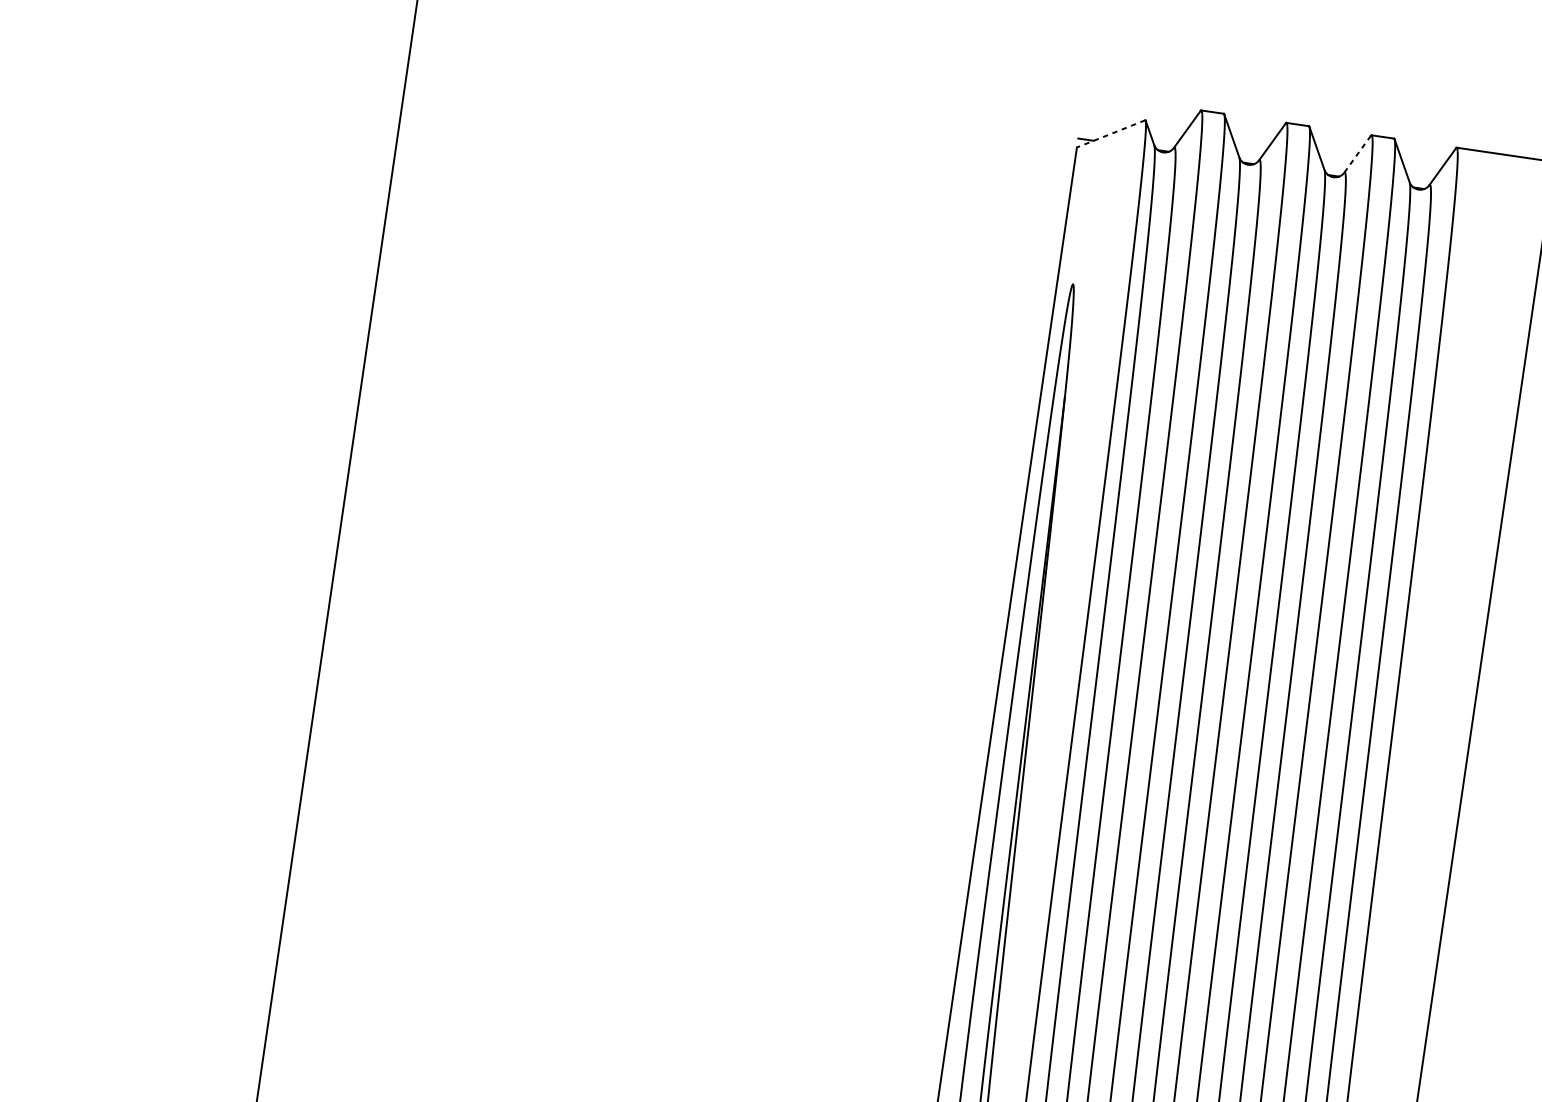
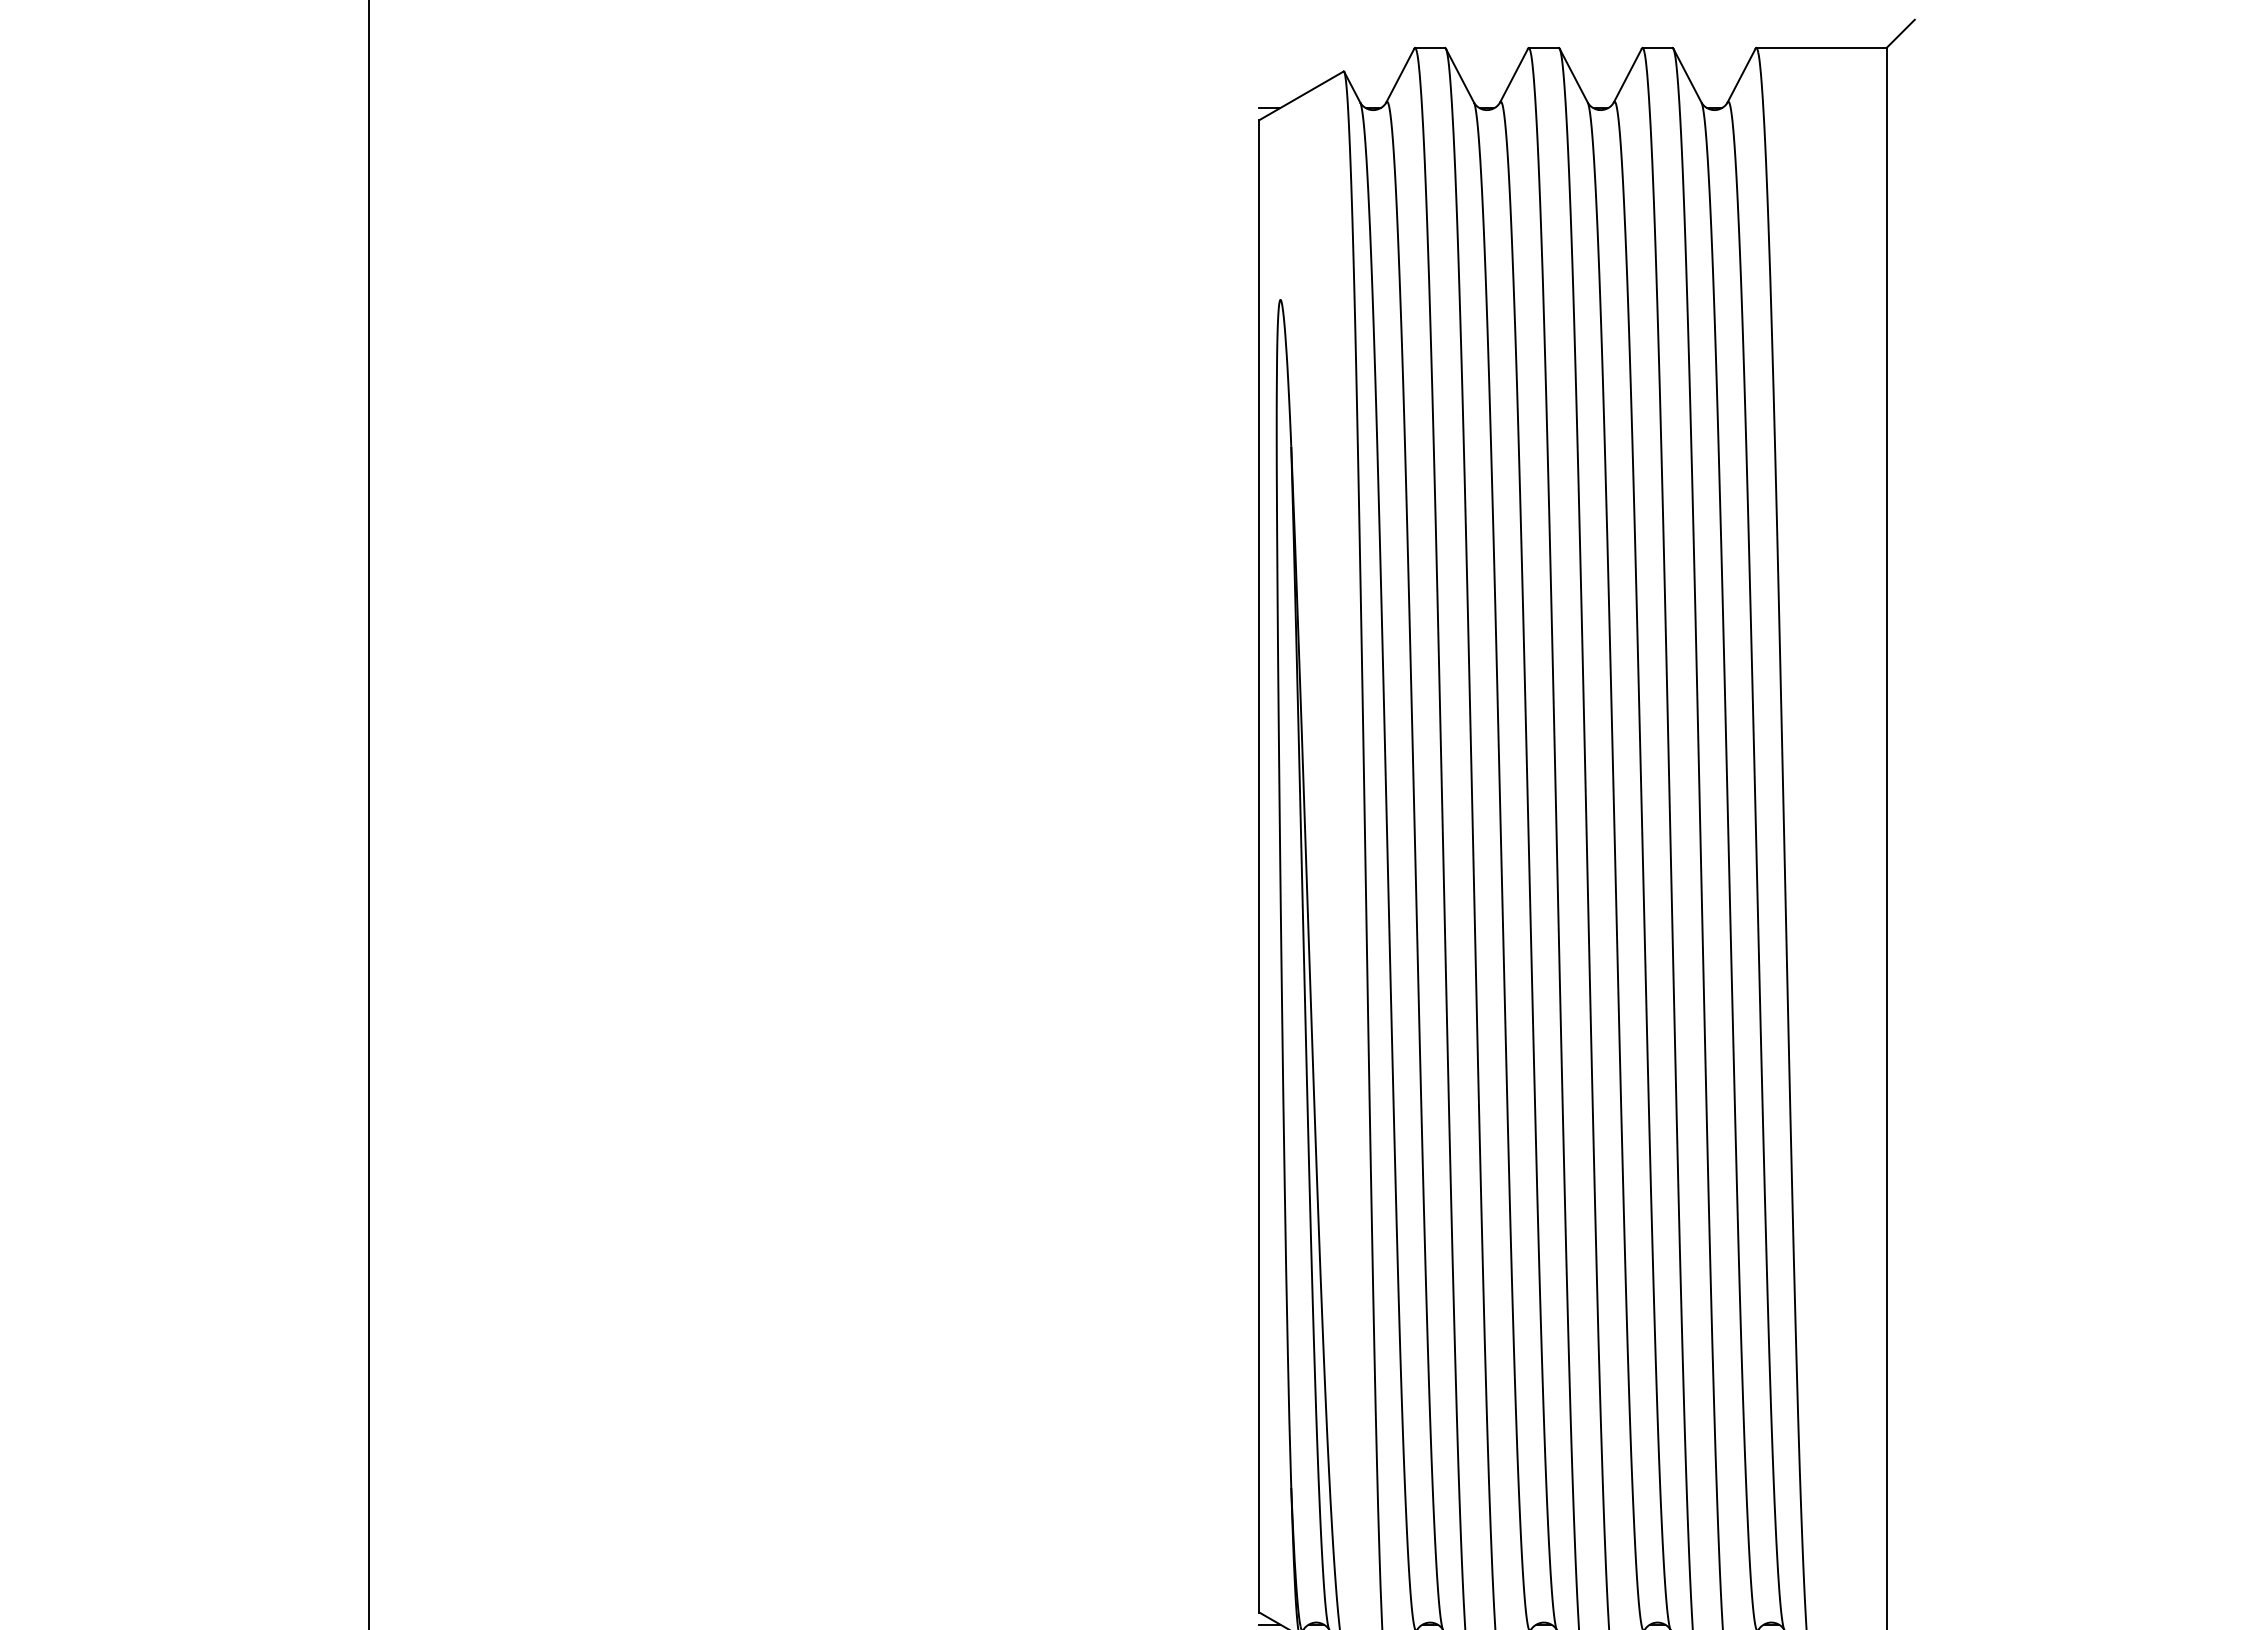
line: (1111, 133) -> (1301, 95), dashed -> solid
line: (1357, 155) -> (1627, 76), dashed -> solid

